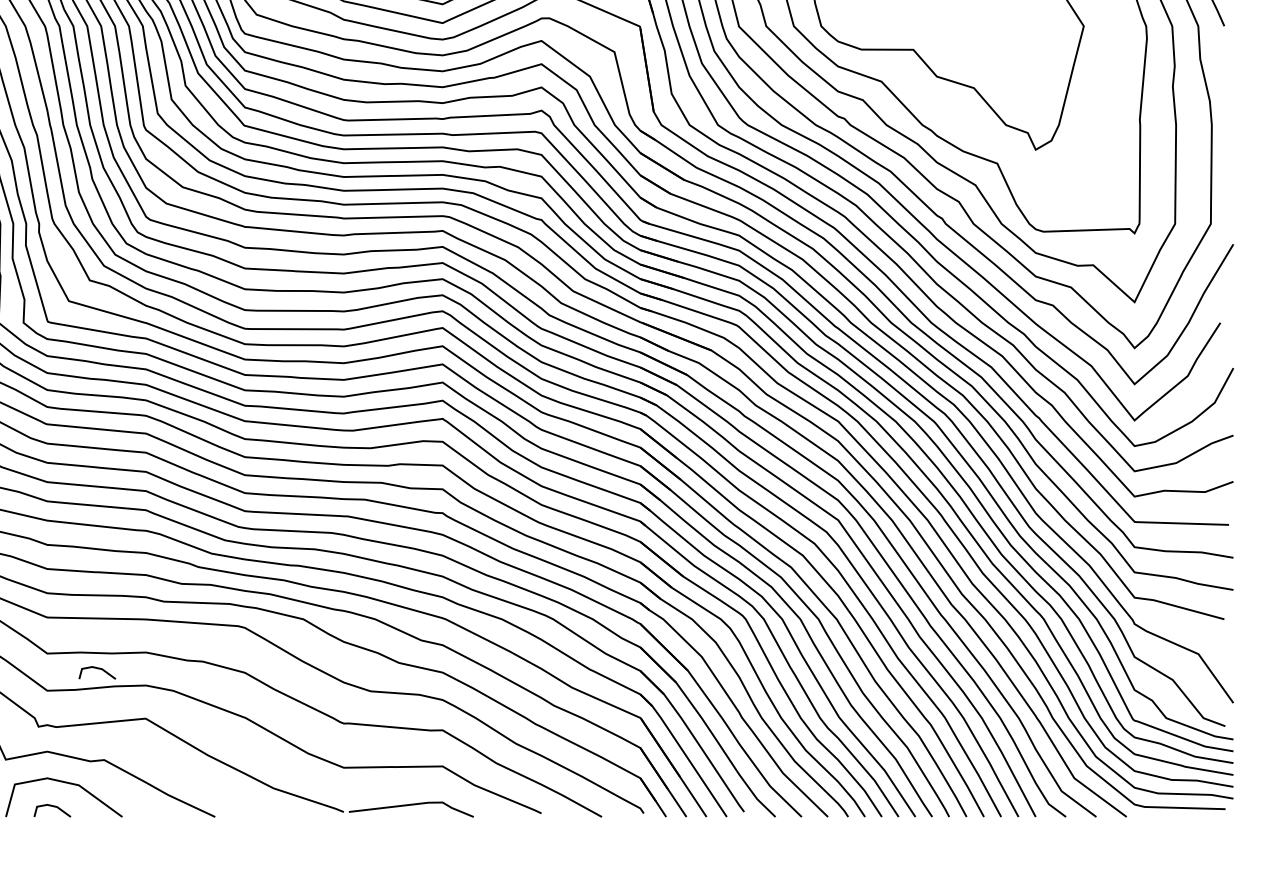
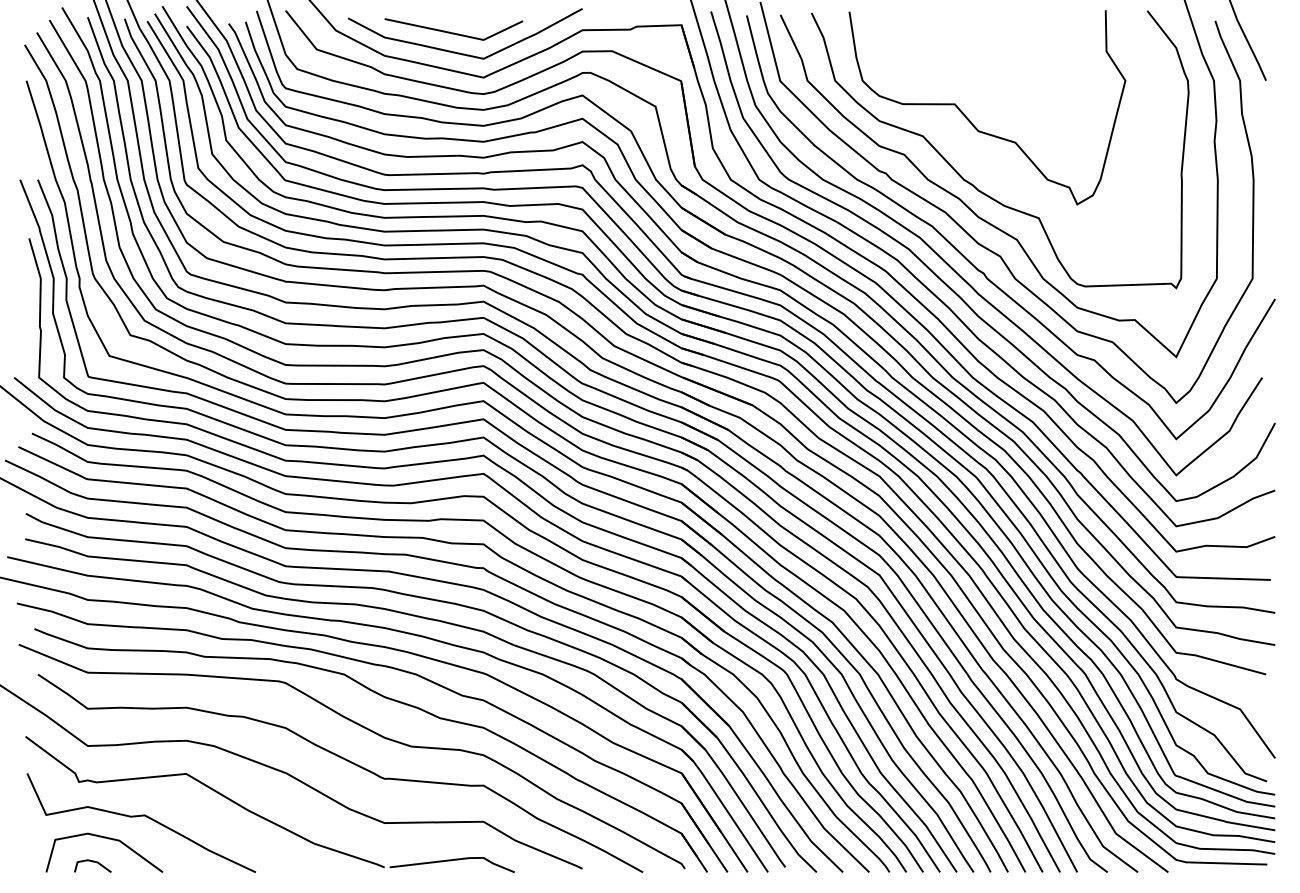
line: (96, 669) -> (137, 724), removed

